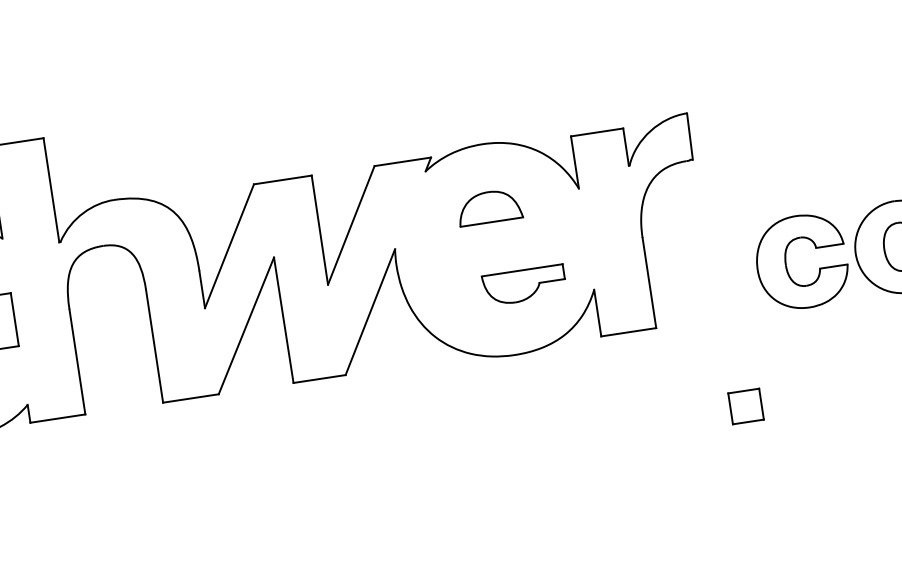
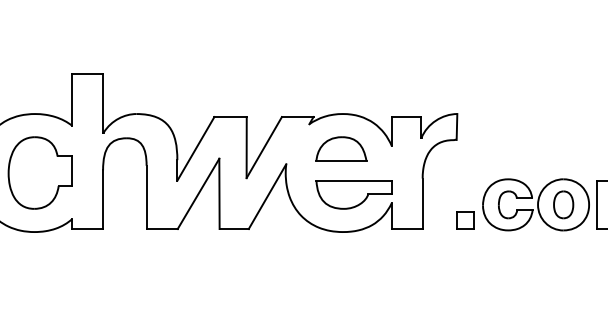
part: (489, 206) -> (341, 148), size x1.43
part: (523, 285) -> (353, 194), size x1.67
part: (746, 406) -> (465, 220), moved

